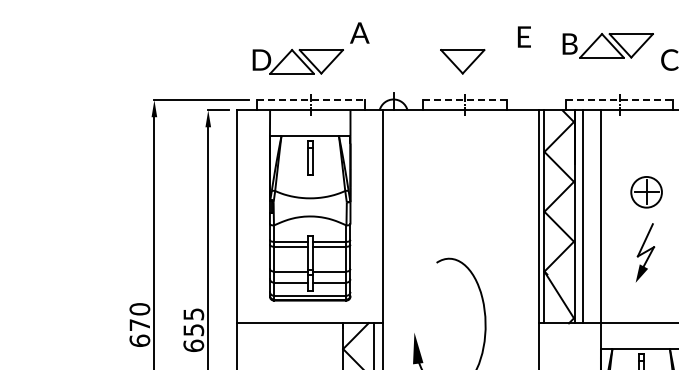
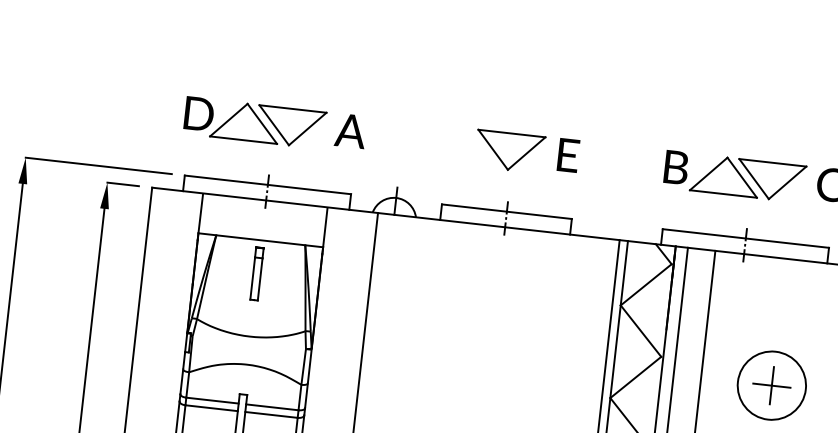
text: (359, 32) -> (350, 130), moved
text: (524, 36) -> (568, 154), moved
part: (607, 45) -> (734, 176), moved
line: (310, 100) -> (267, 185), dashed -> solid
line: (465, 100) -> (507, 212), dashed -> solid
line: (619, 100) -> (745, 238), dashed -> solid
circle: (646, 192) -> (771, 385), size x1.43

